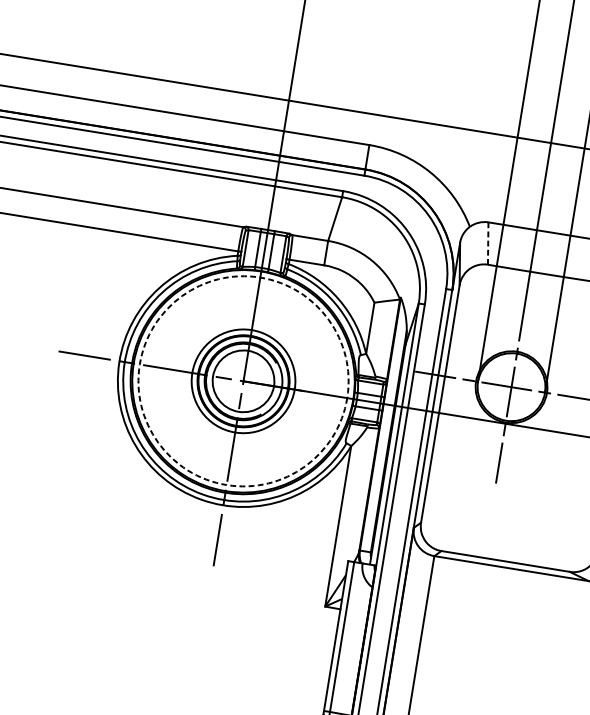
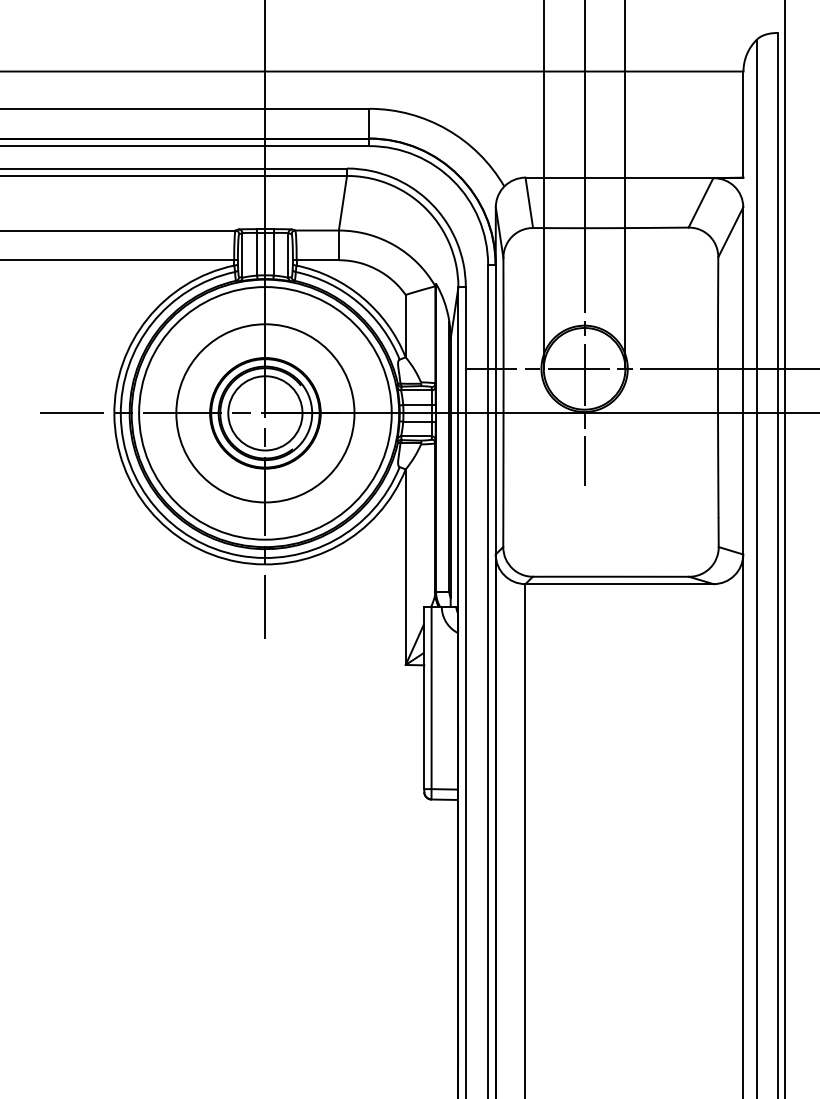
line: (488, 244) -> (529, 203), dashed -> solid
circle: (243, 381) -> (265, 413), dashed -> solid
circle: (243, 381) -> (265, 413), size x1.43

